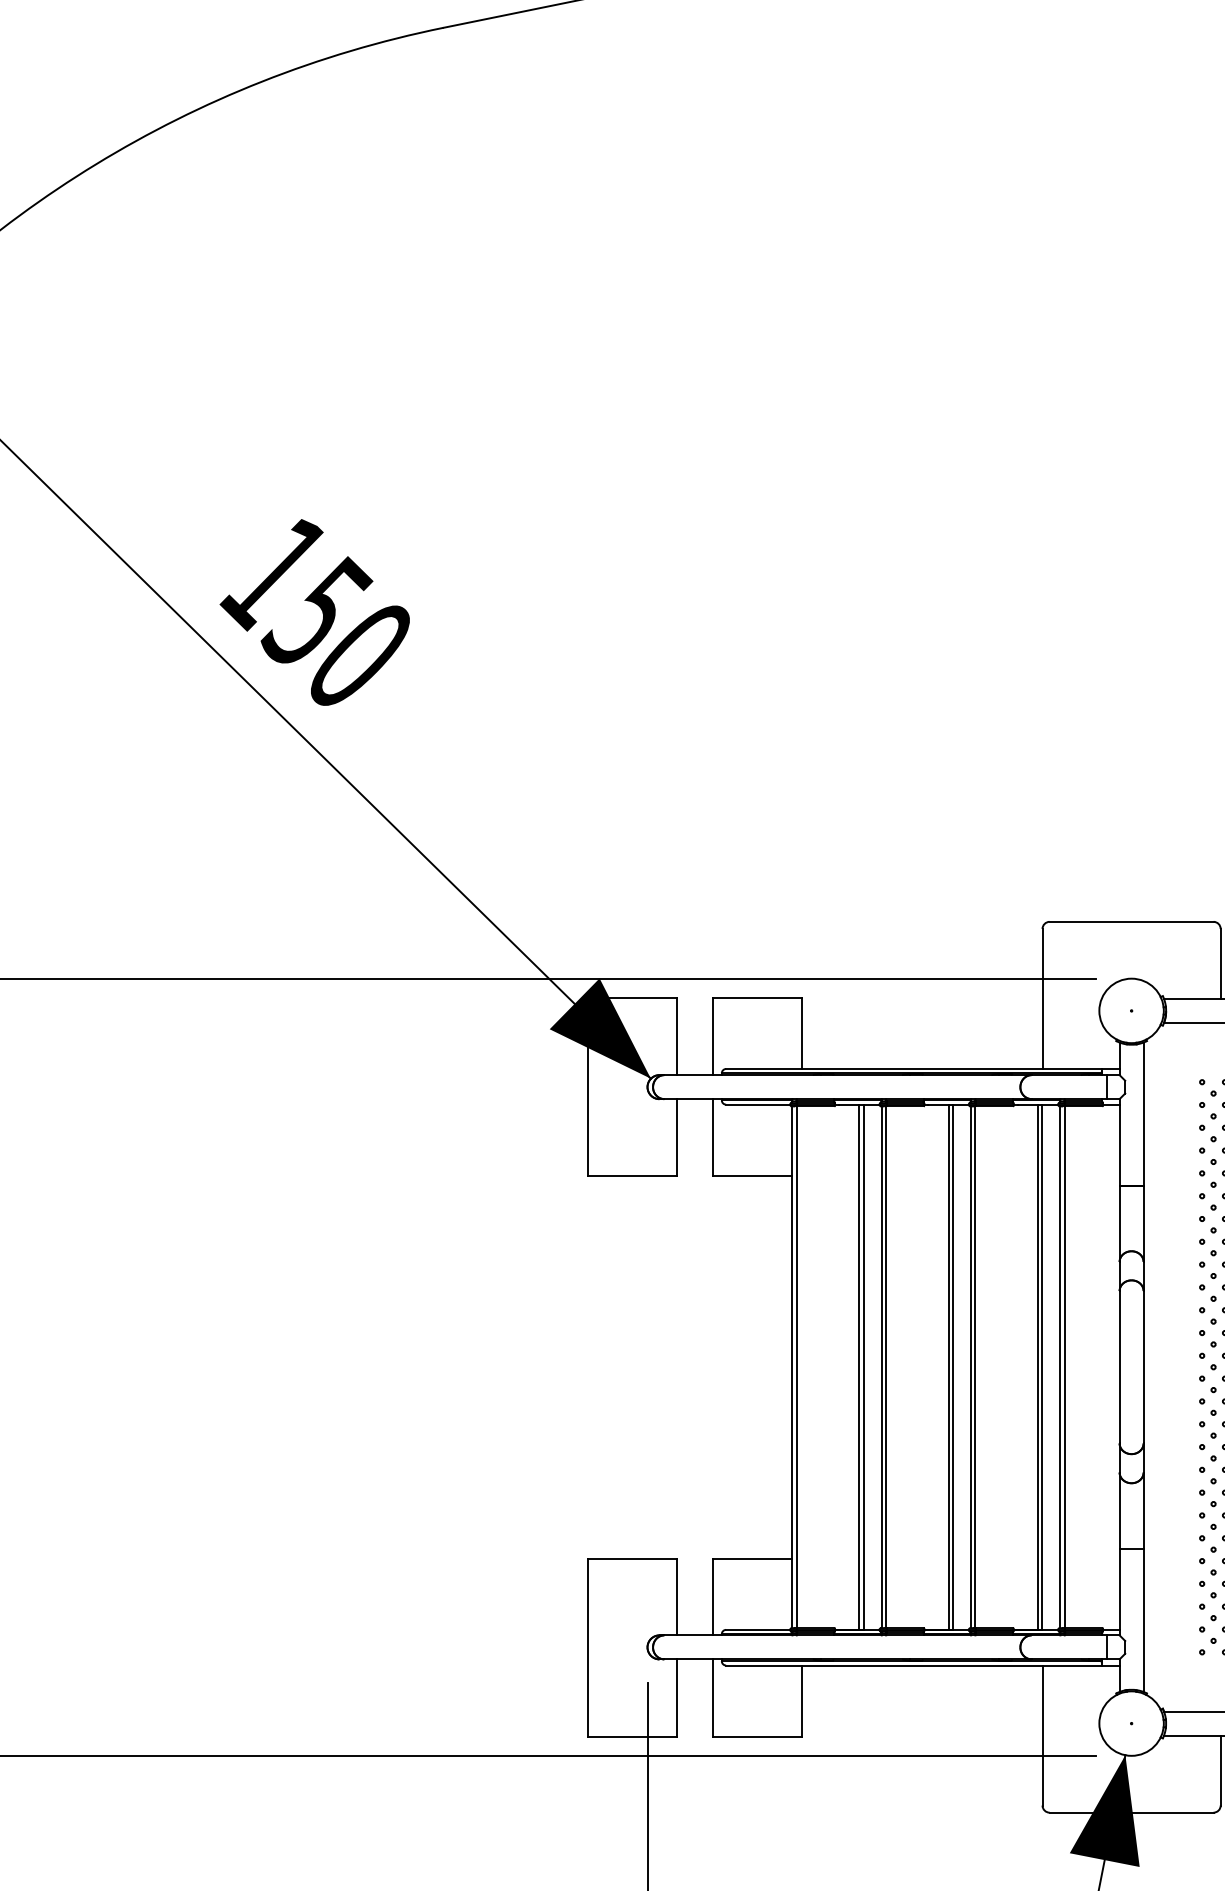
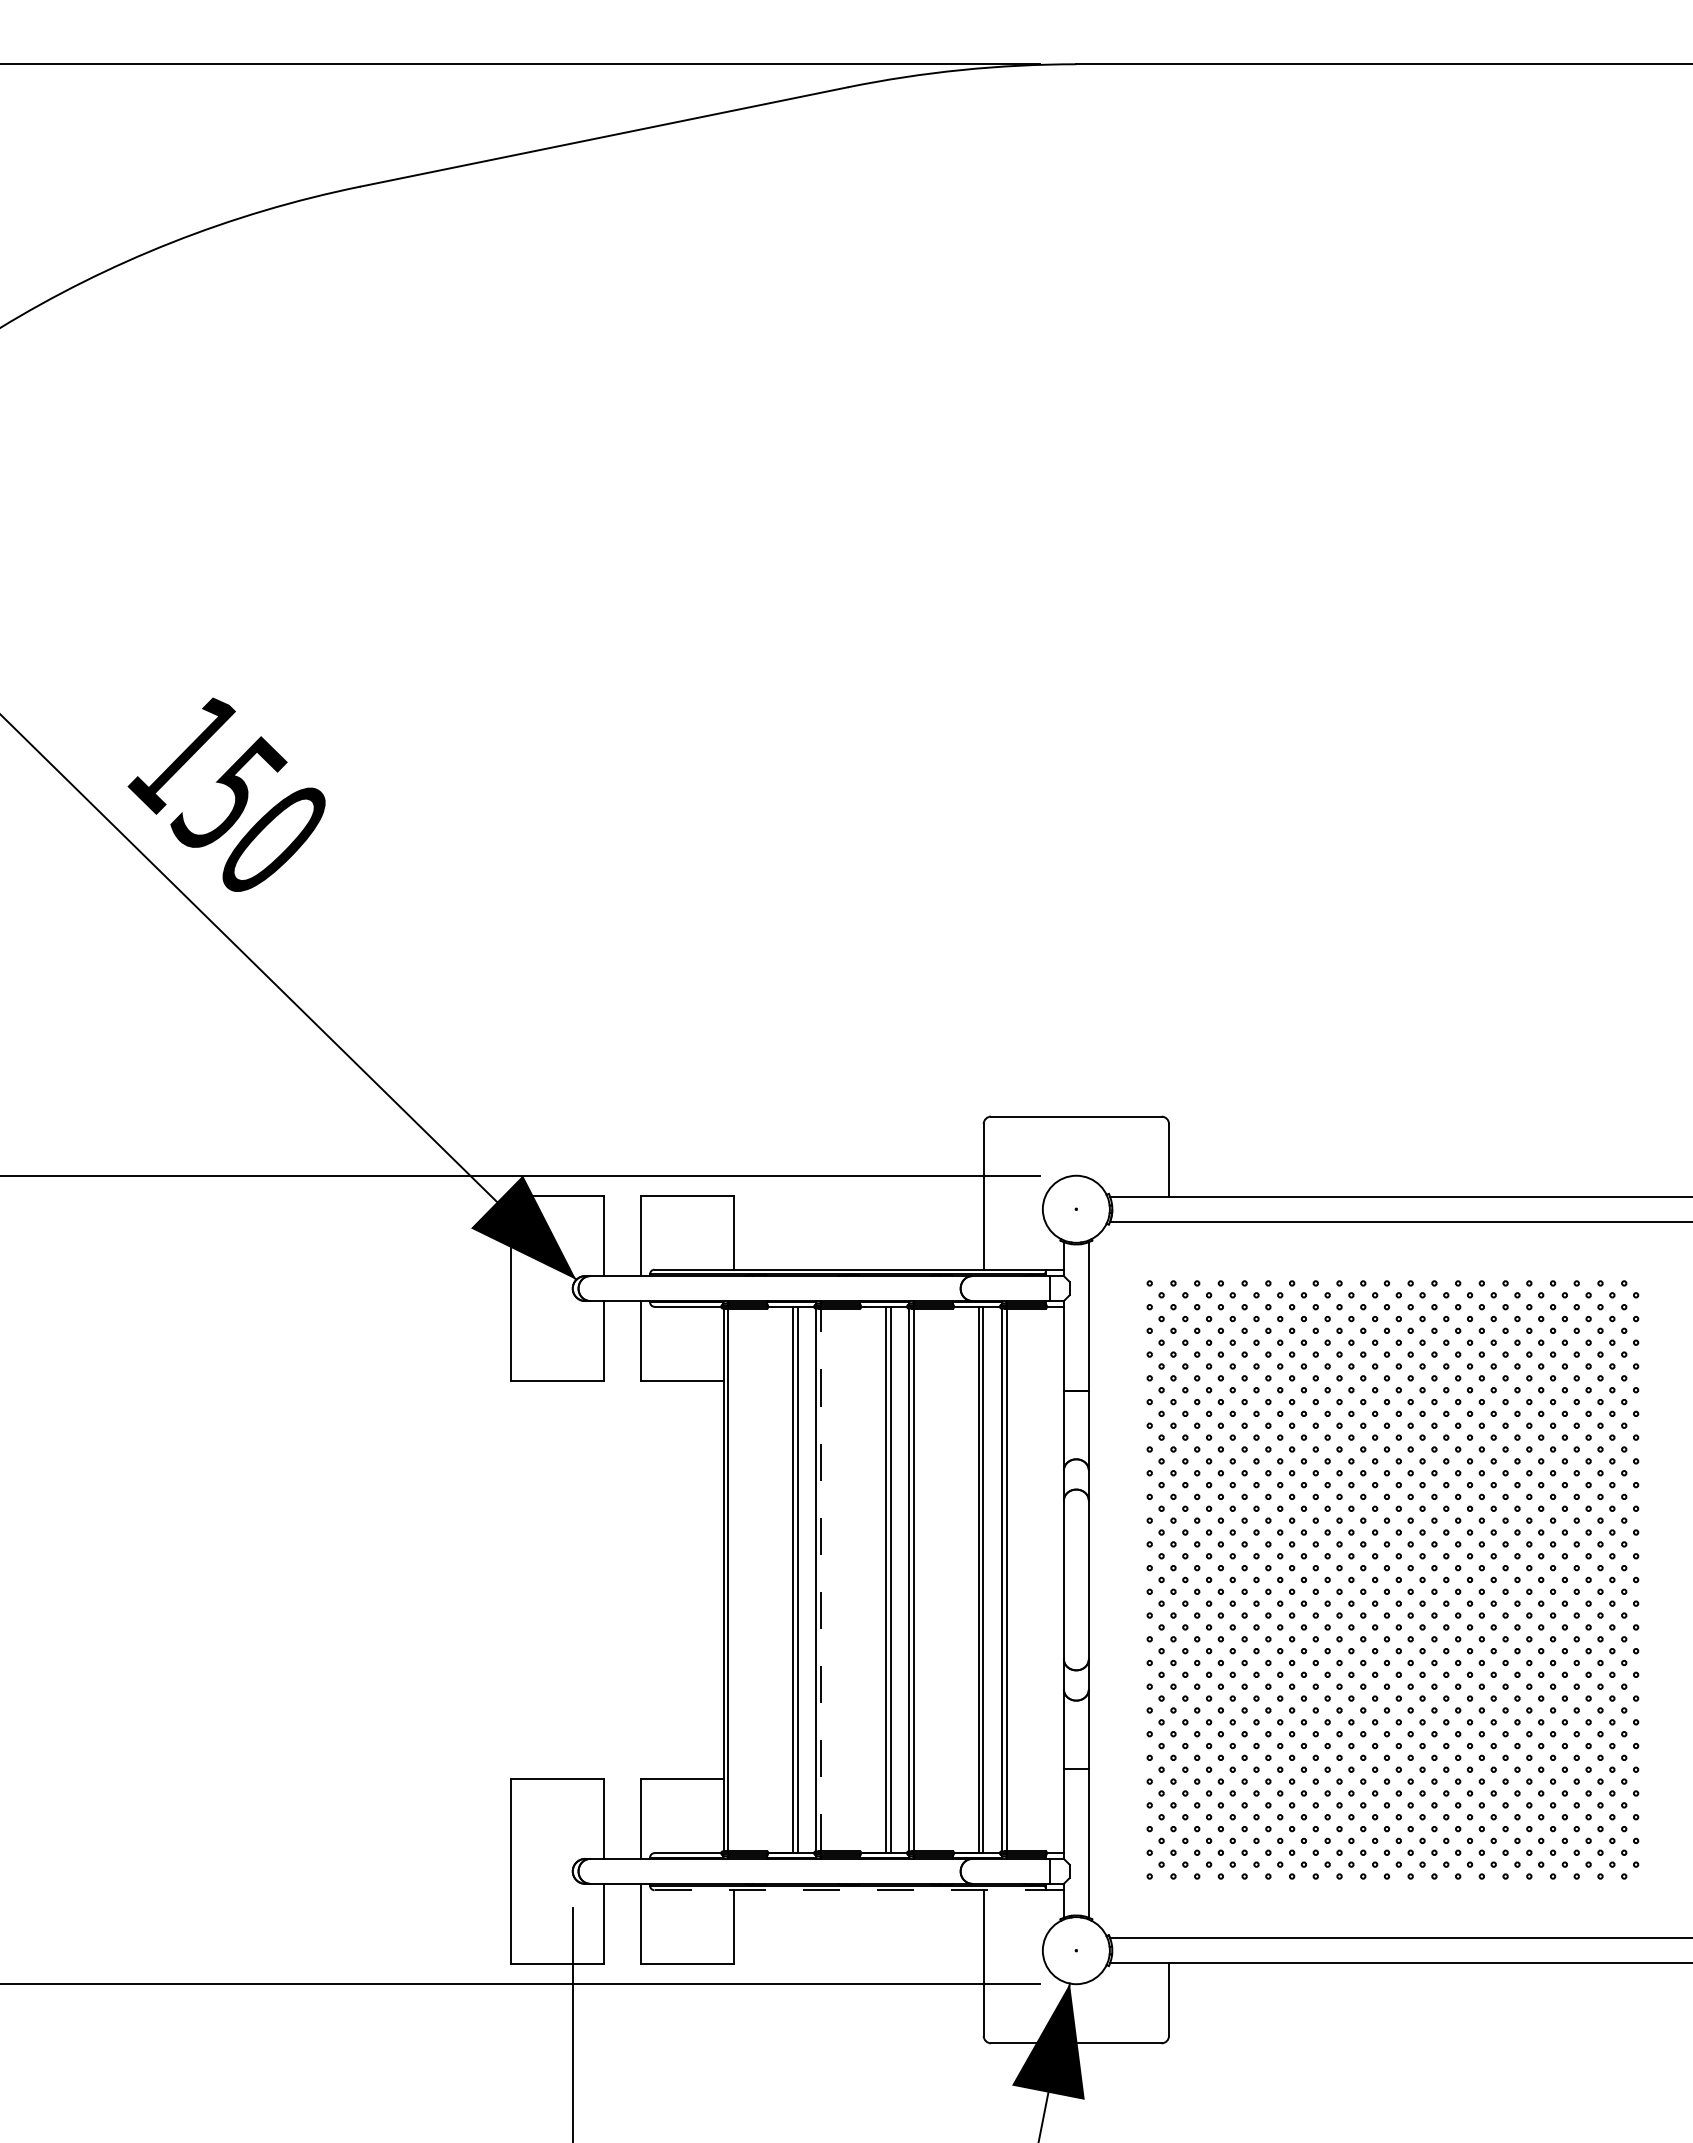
line: (885, 1366) -> (820, 1579), solid -> dashed
line: (914, 1665) -> (850, 1890), solid -> dashed

